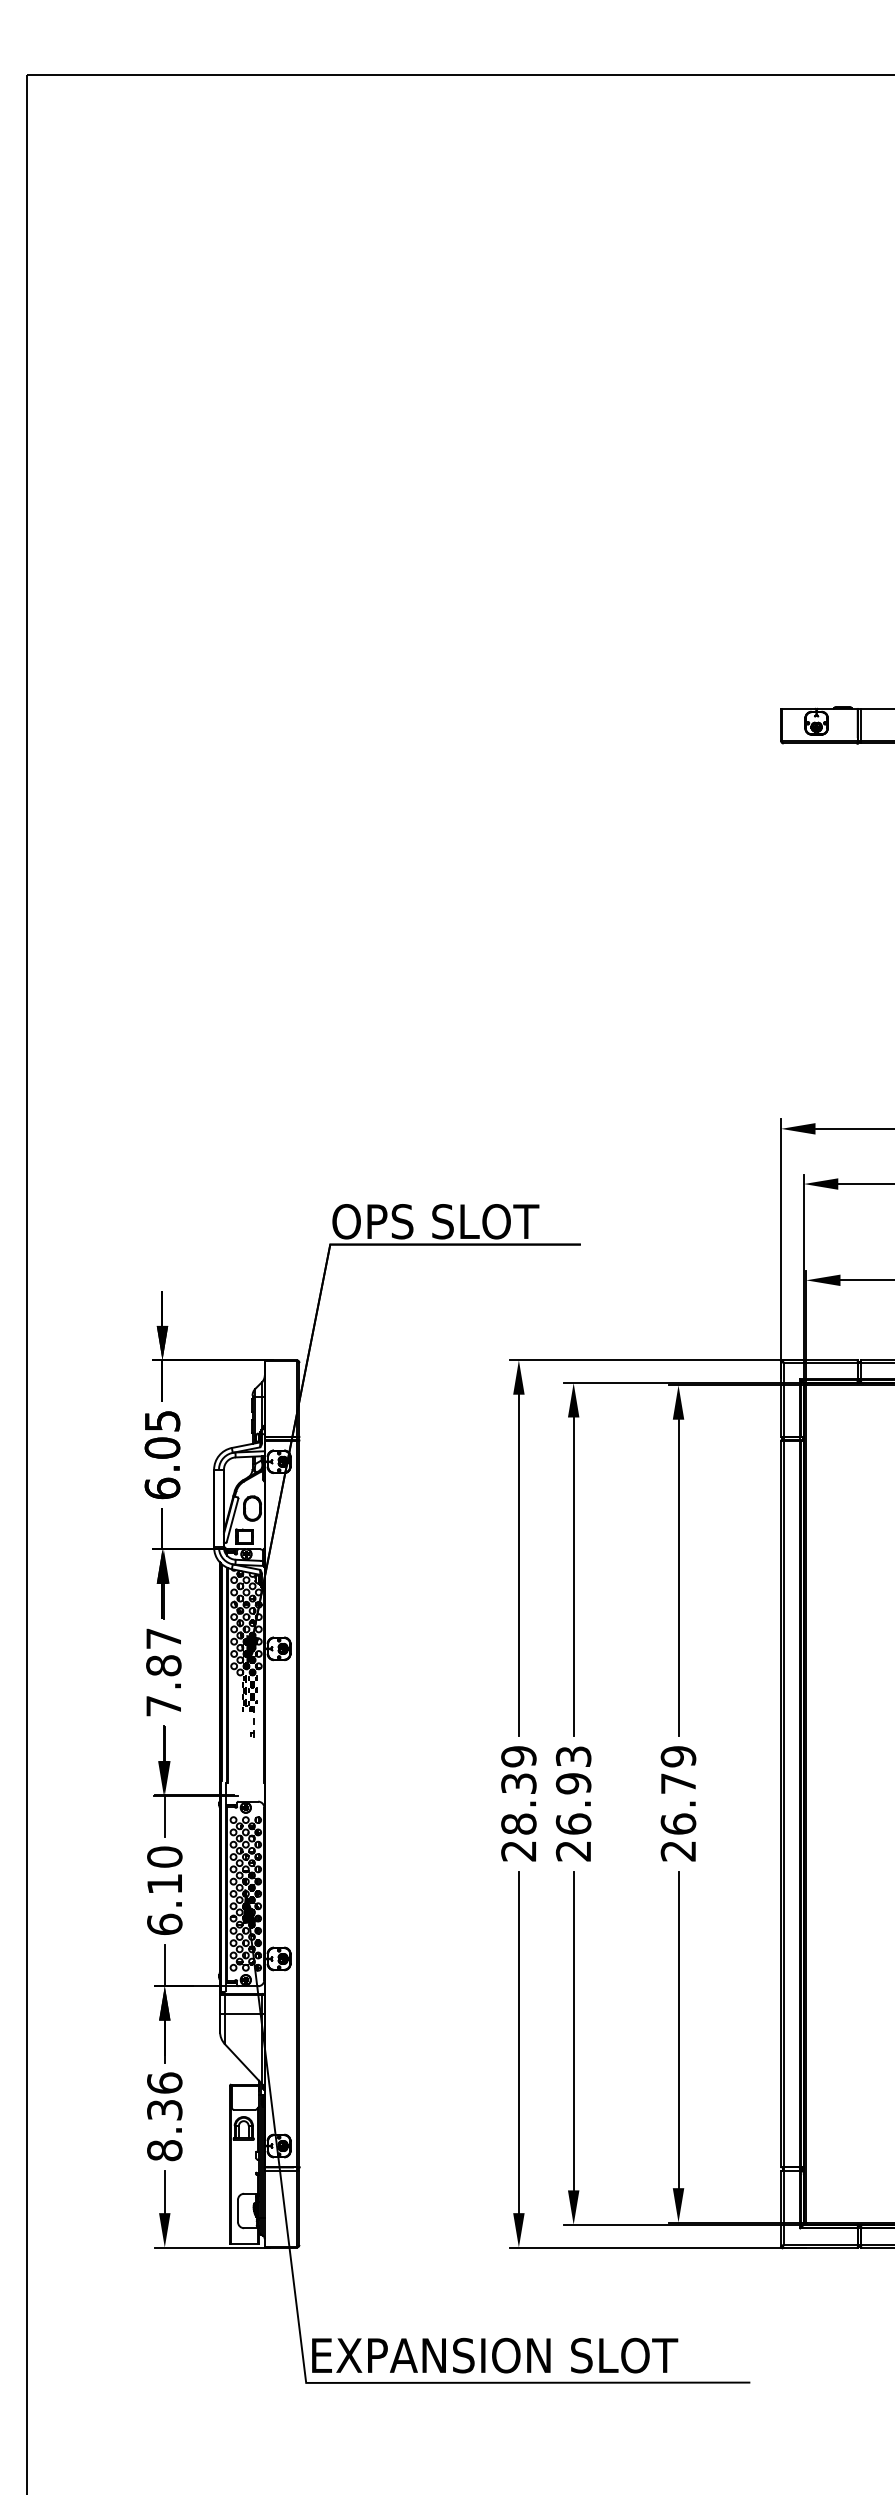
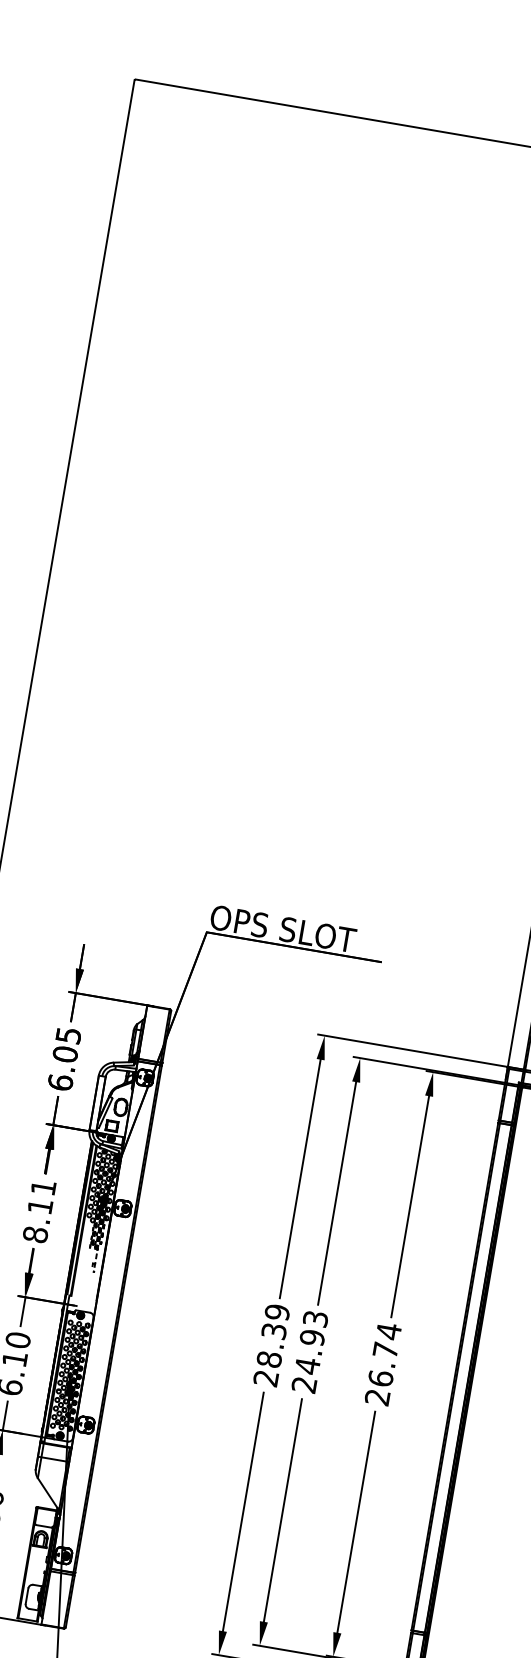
text: (163, 1672) -> (39, 1211), 7.87 -> 8.11
text: (678, 1756) -> (388, 1331), 26.79 -> 26.74
text: (573, 1824) -> (307, 1366), 26.93 -> 24.93

